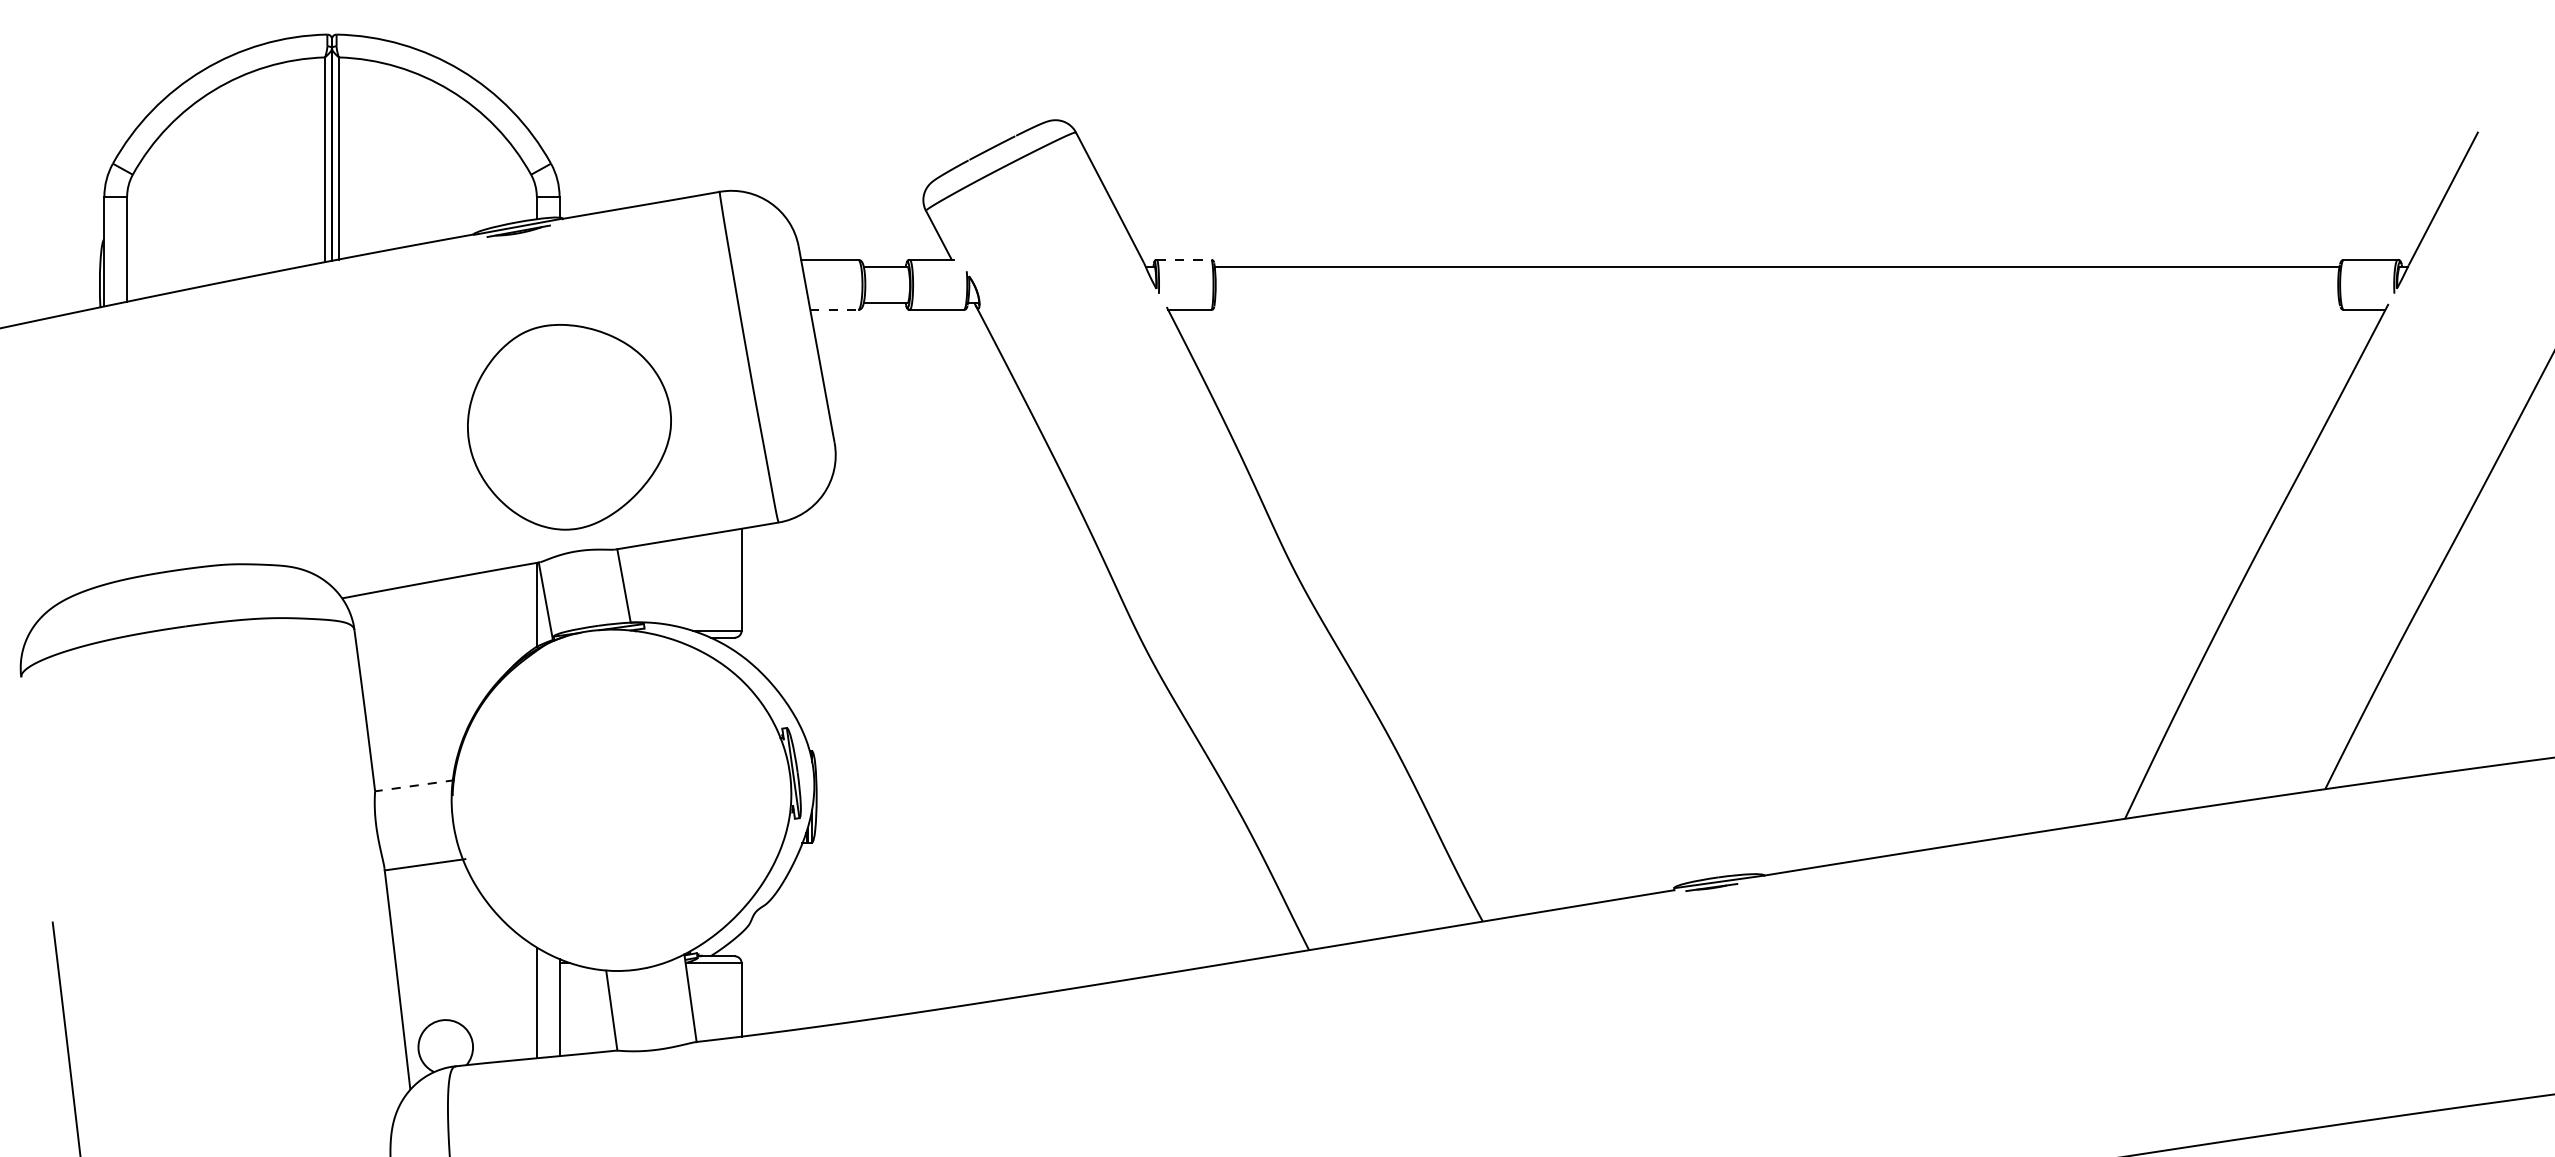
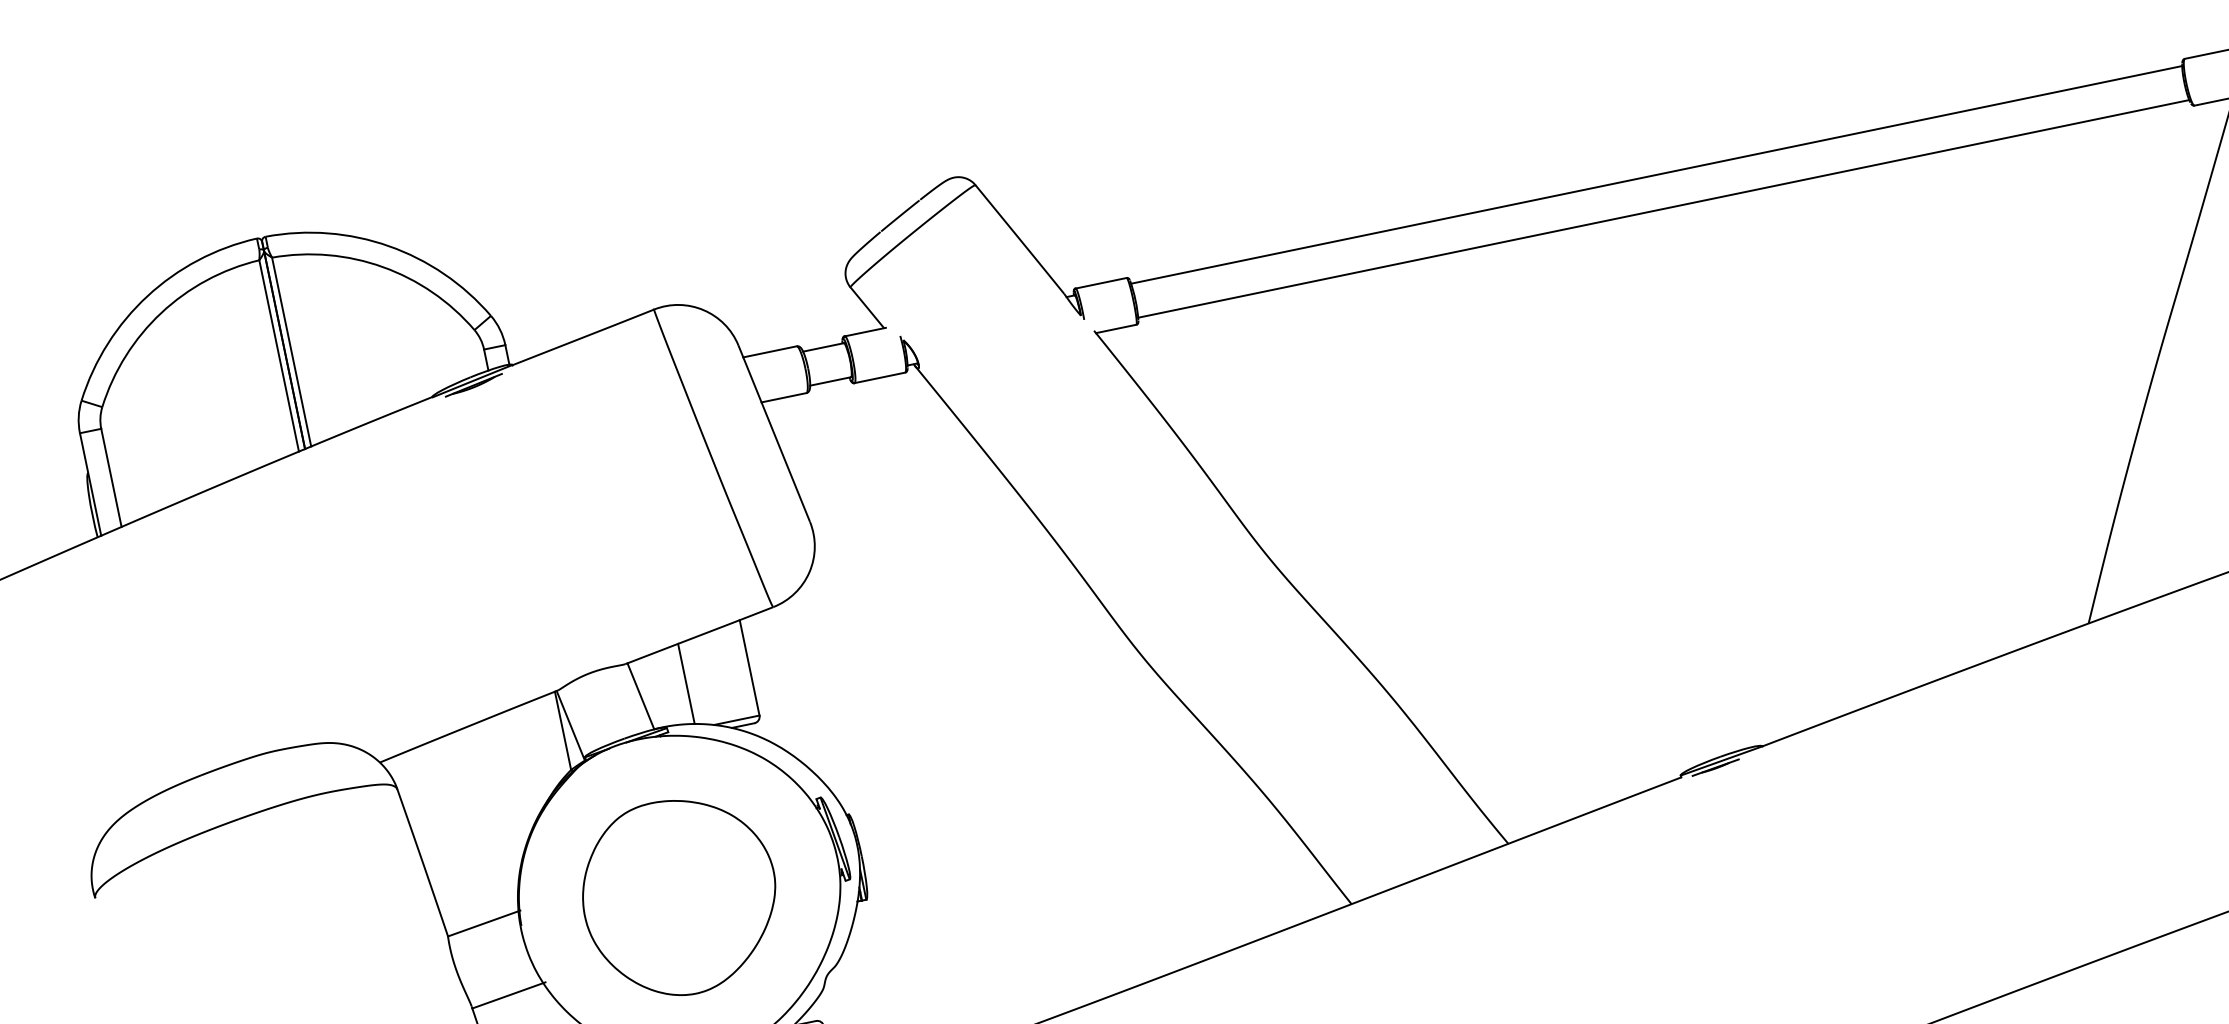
line: (1184, 259) -> (1101, 282), dashed -> solid
line: (1776, 303) -> (1663, 209), added
line: (834, 309) -> (784, 397), dashed -> solid
part: (569, 427) -> (680, 897), moved
line: (673, 582) -> (686, 683), added
line: (414, 785) -> (483, 923), dashed -> solid

